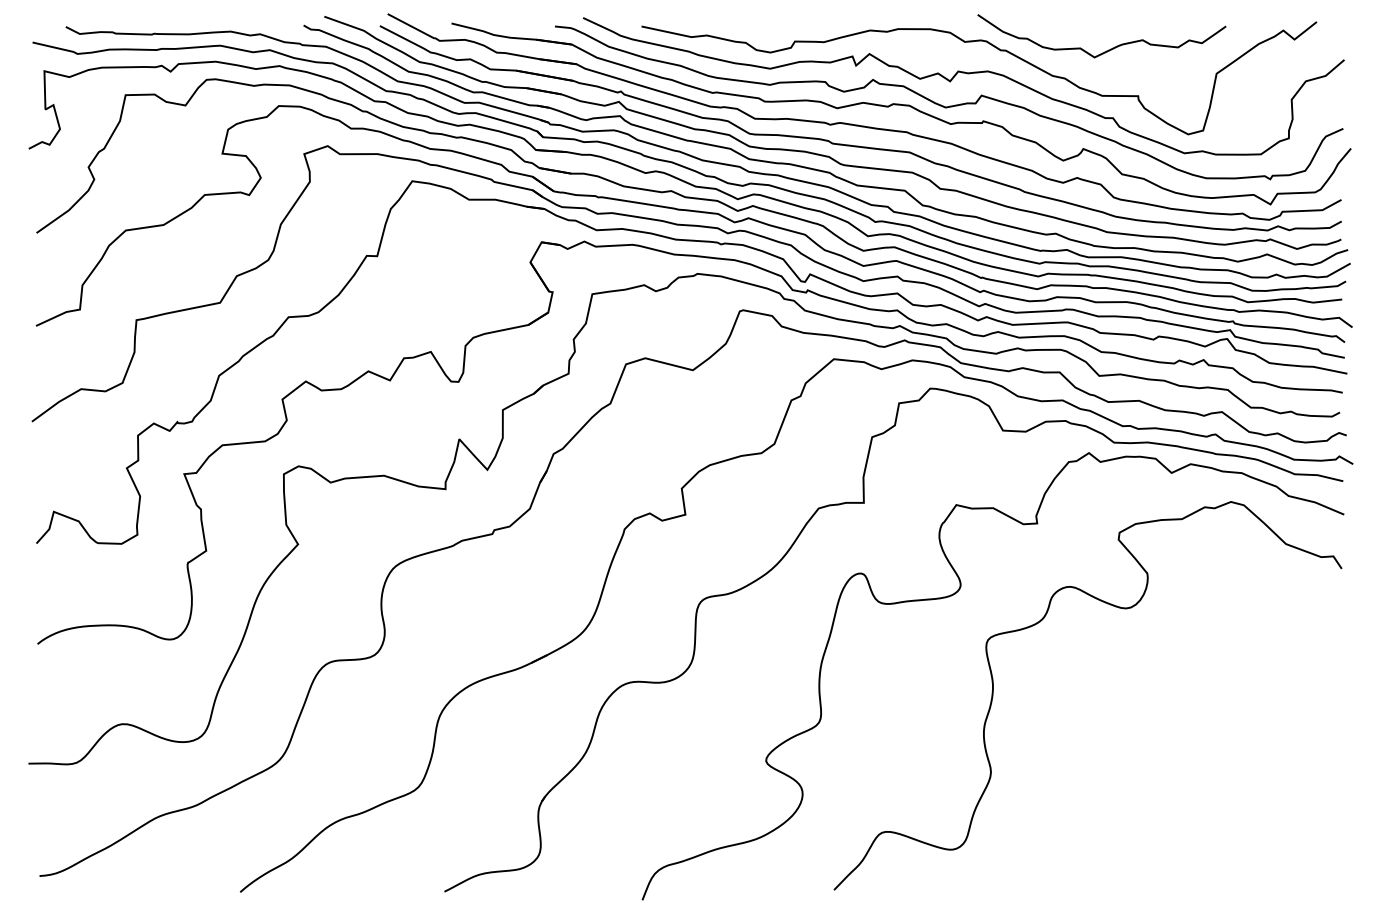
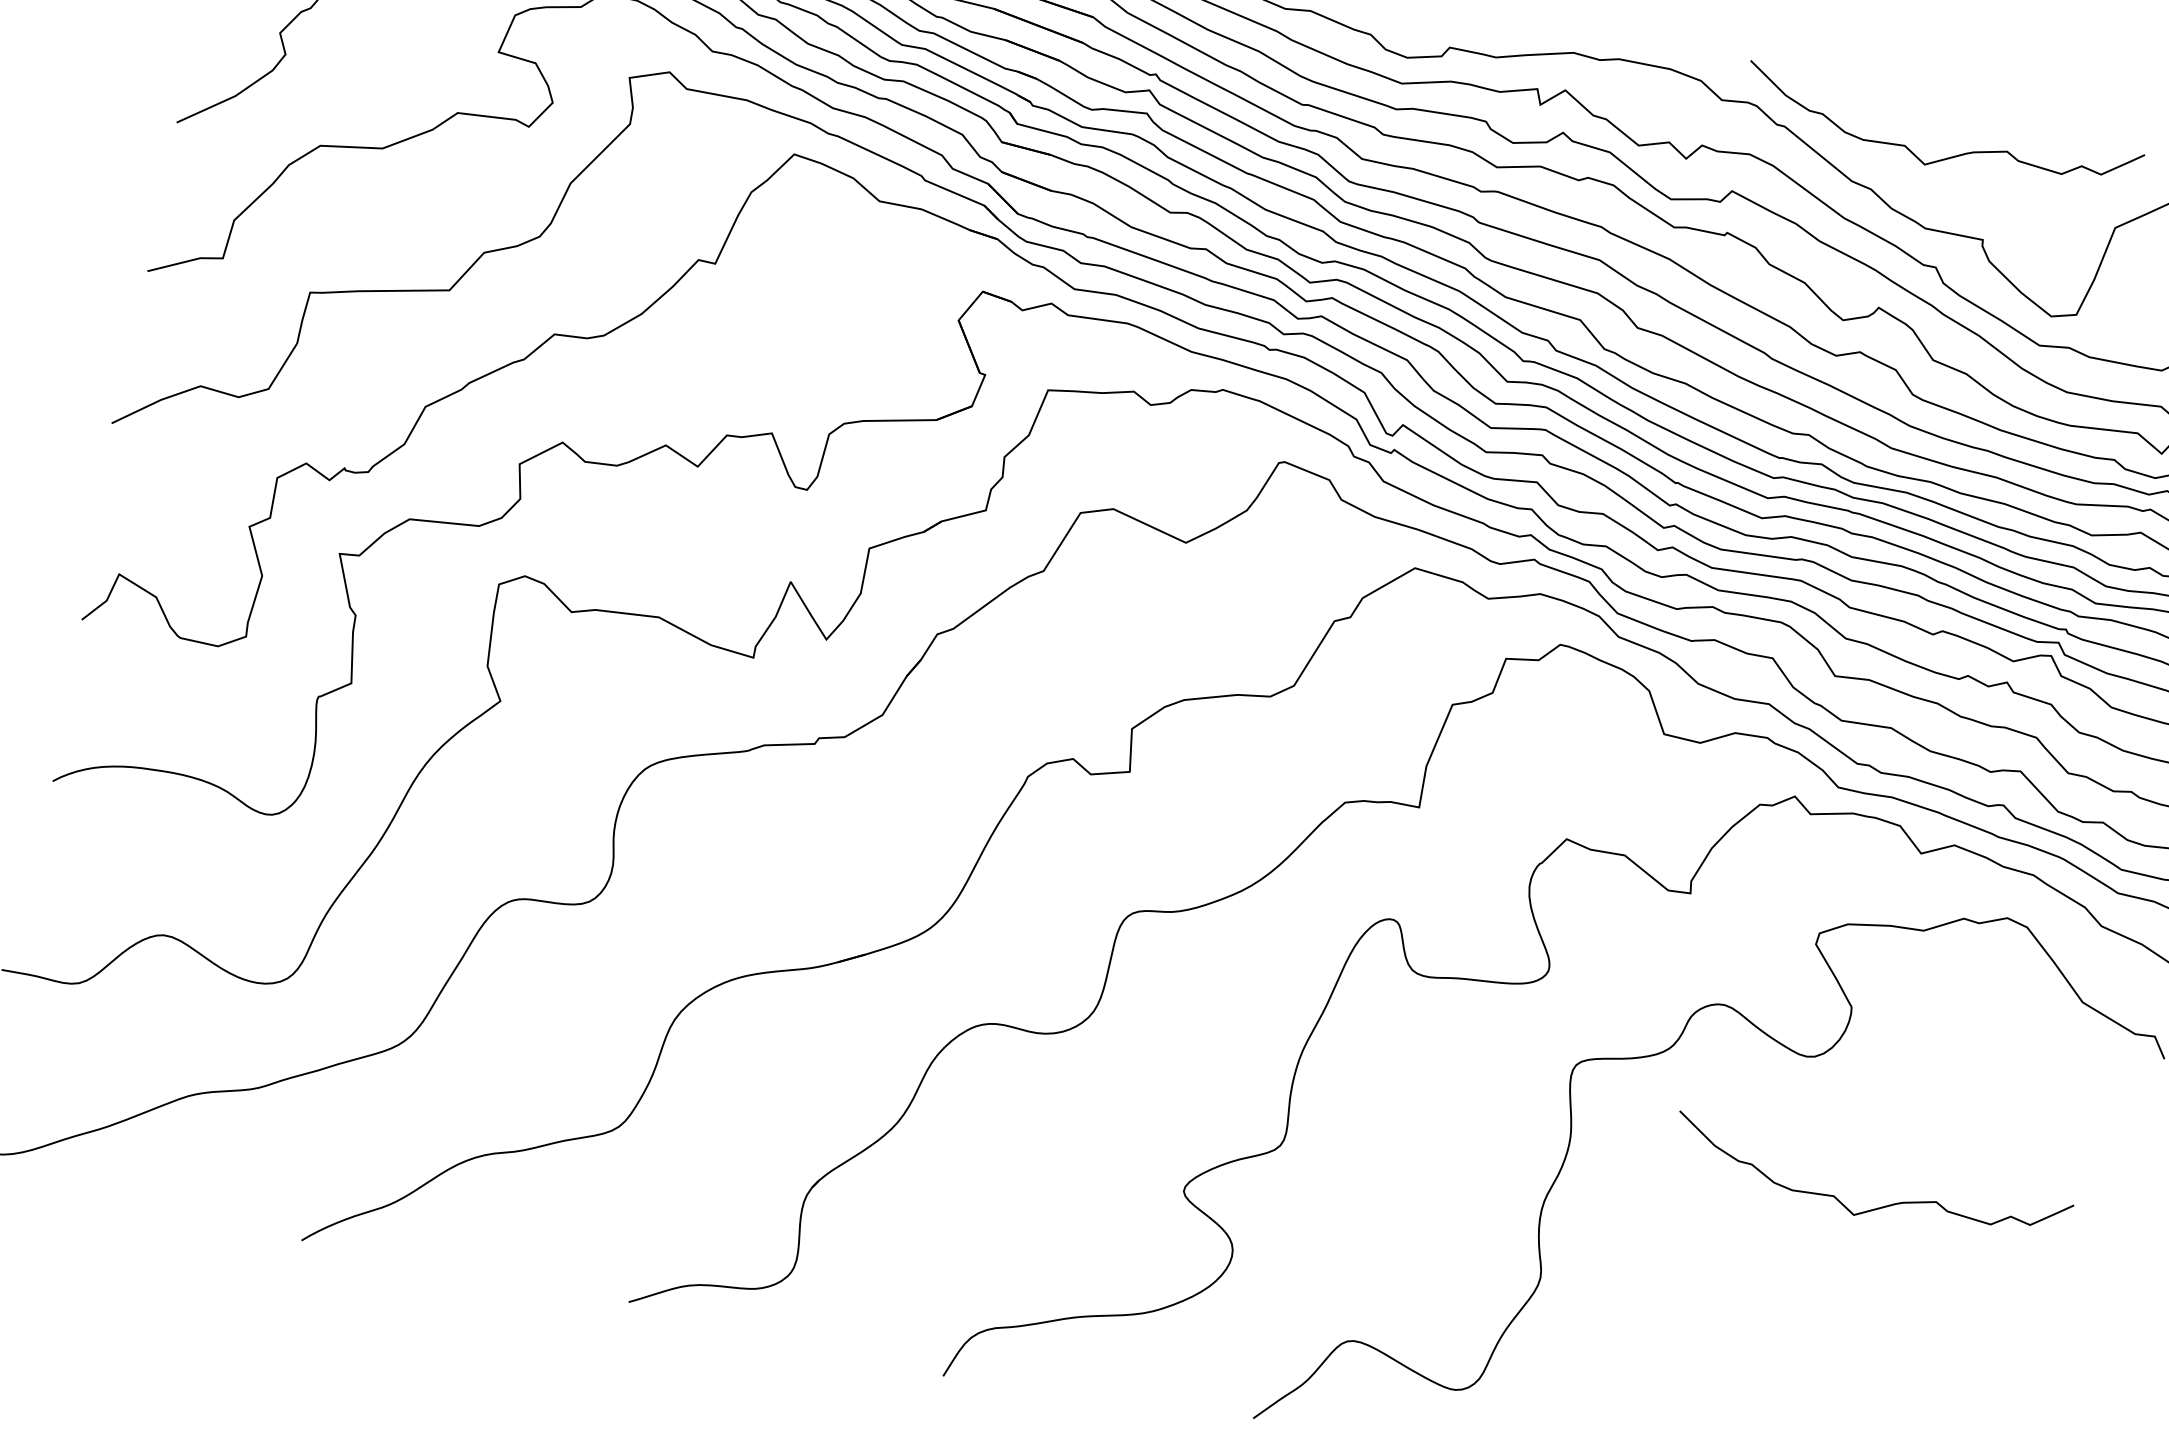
curve: (1186, 690) -> (1878, 1206), added

